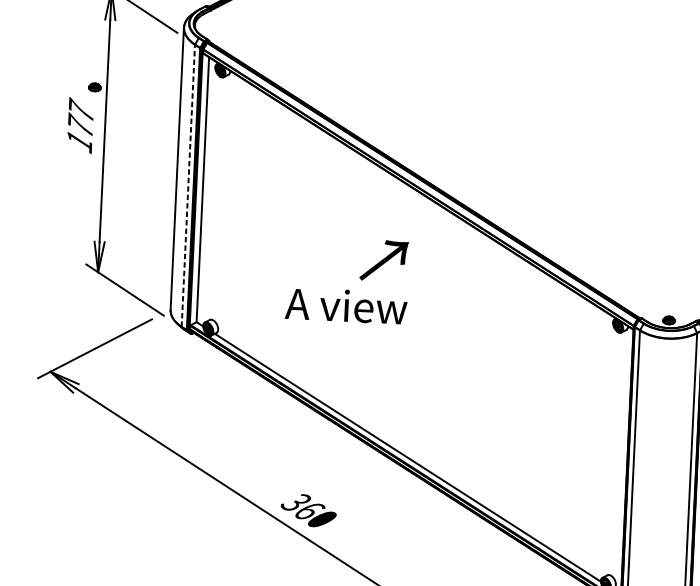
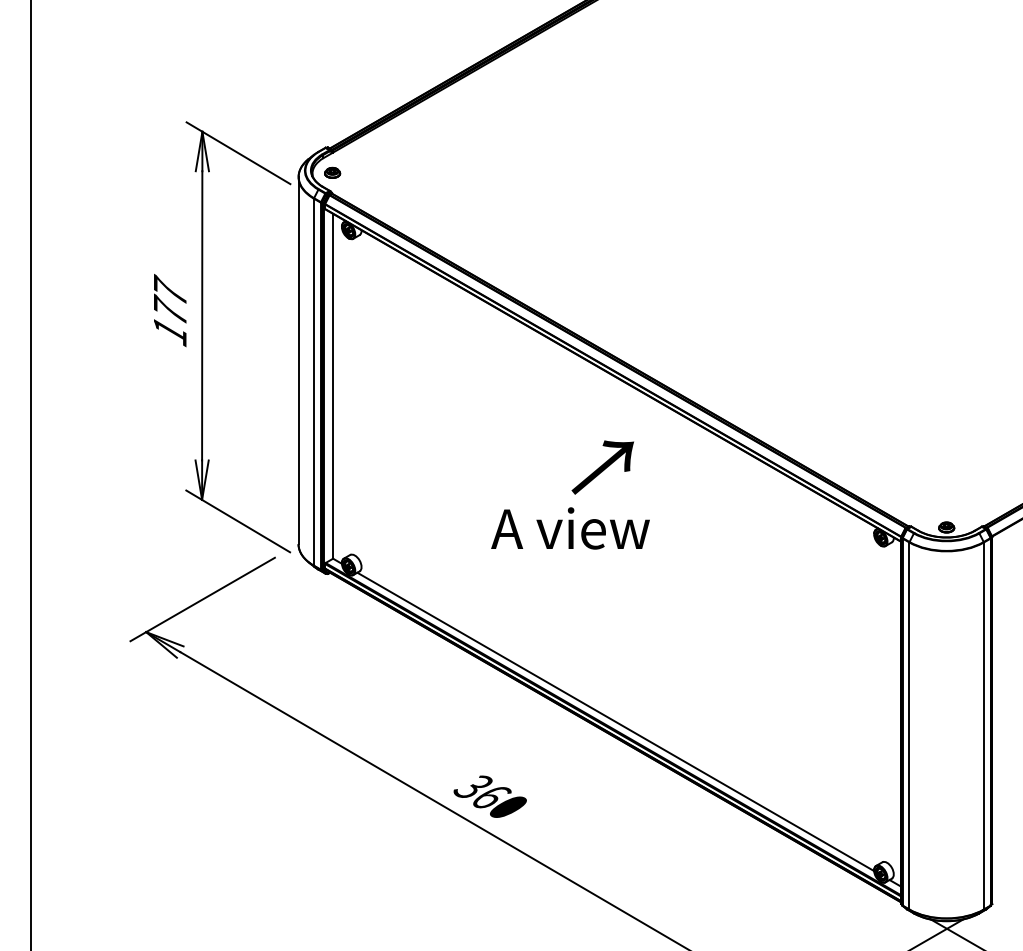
part: (94, 87) -> (332, 172), moved
line: (188, 185) -> (313, 381), dashed -> solid
text: (383, 260) -> (602, 467), moved
text: (346, 305) -> (570, 528), moved

